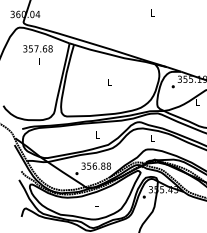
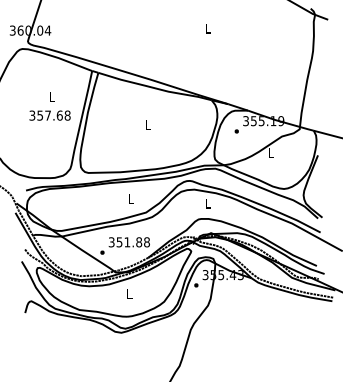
text: (37, 48) -> (49, 115), moved
text: (94, 166) -> (127, 242), 356.88 -> 351.88

